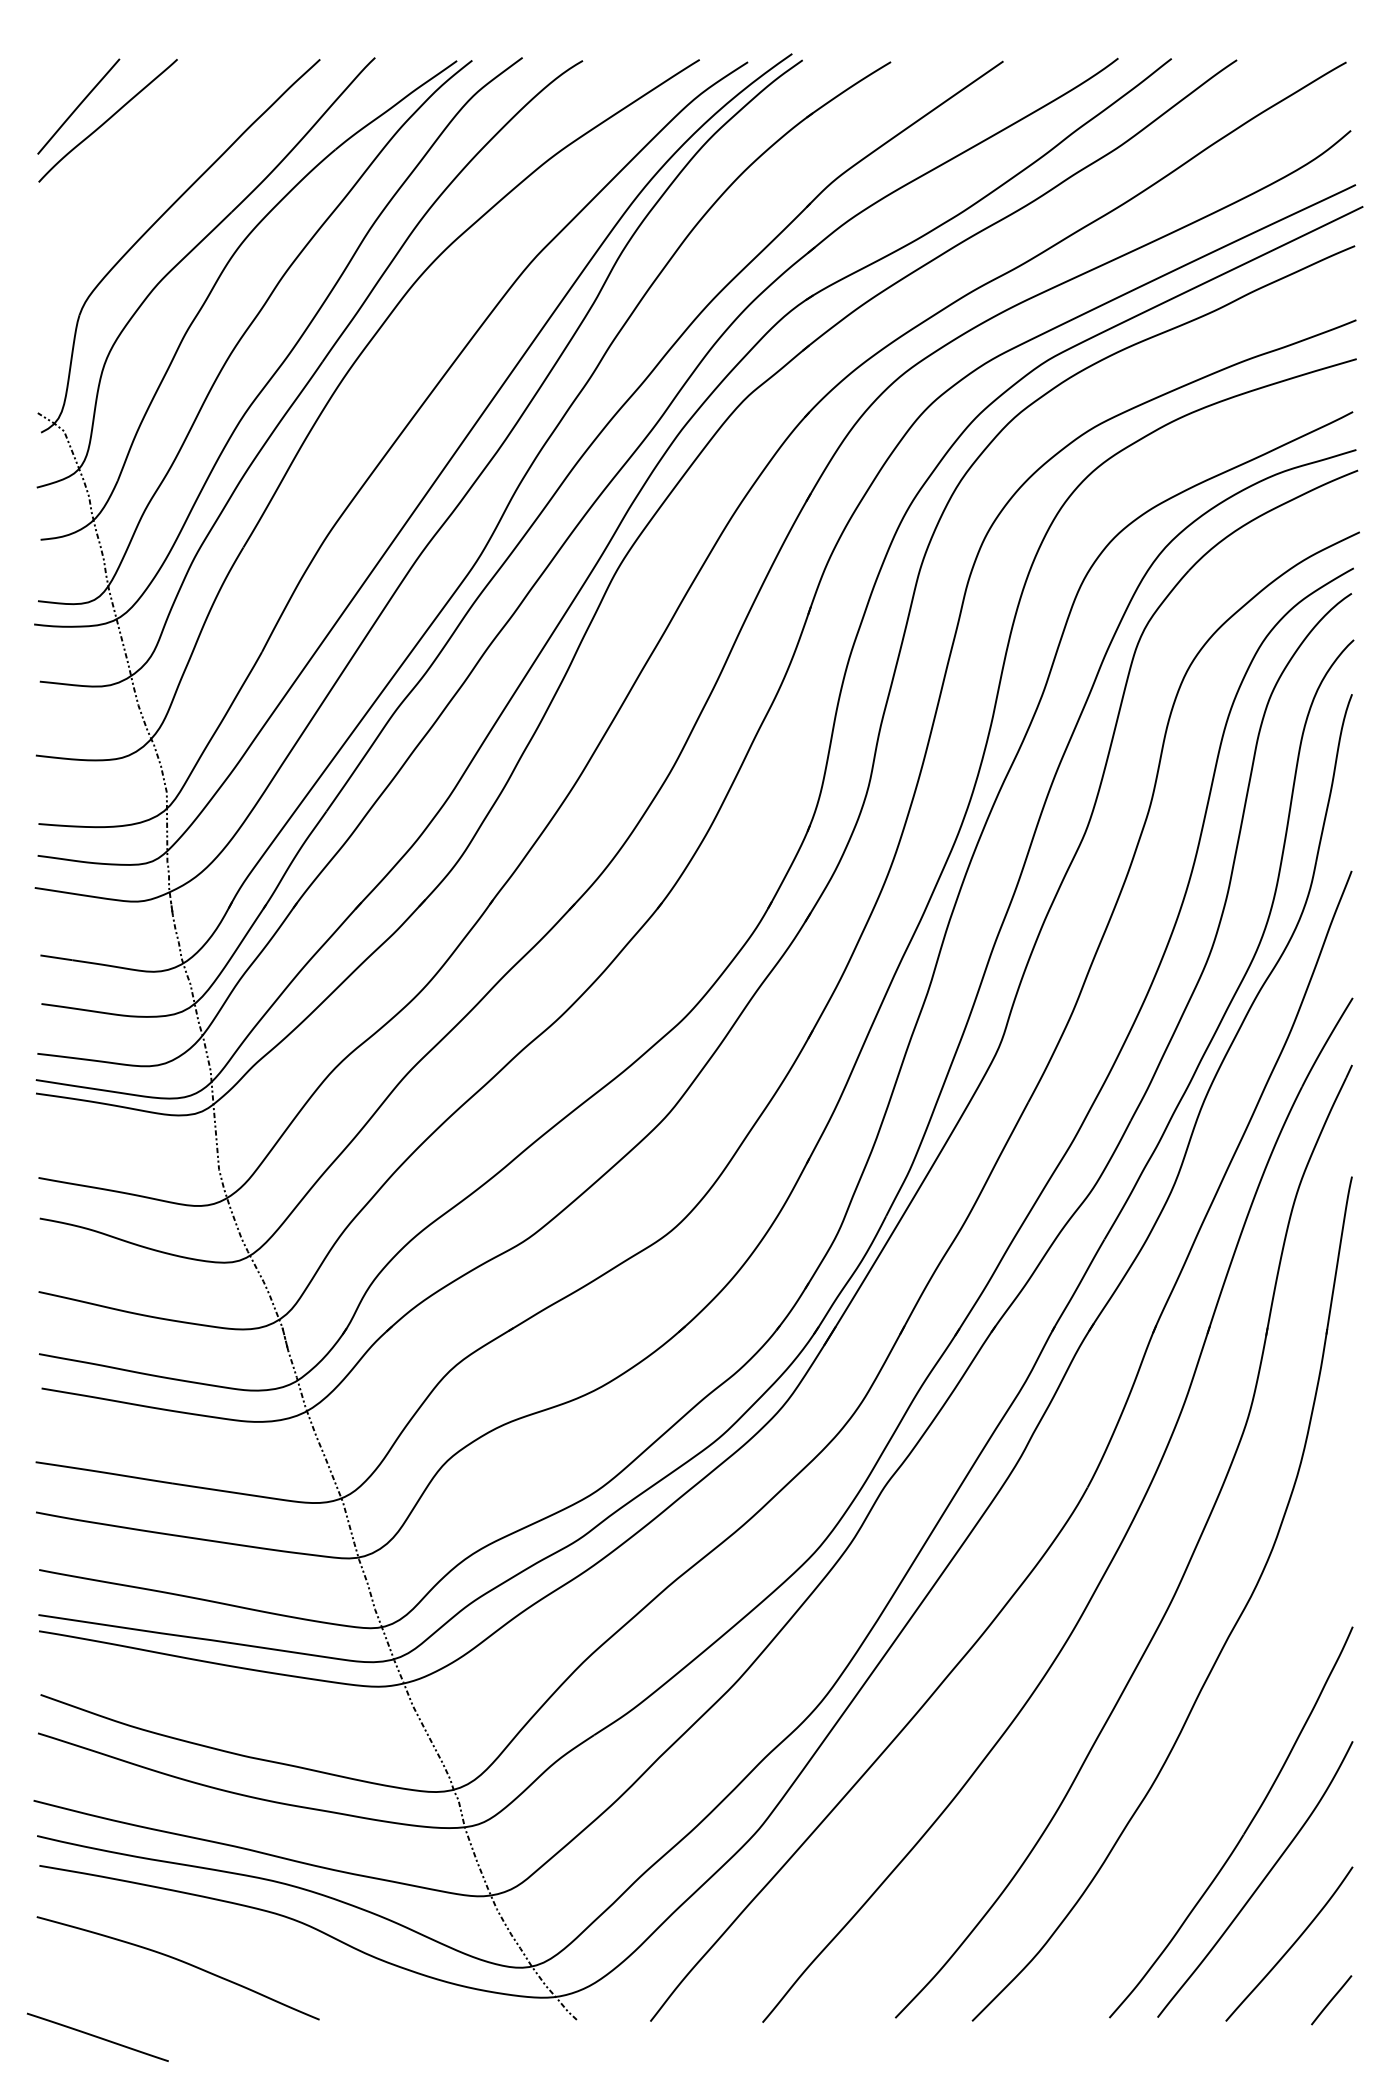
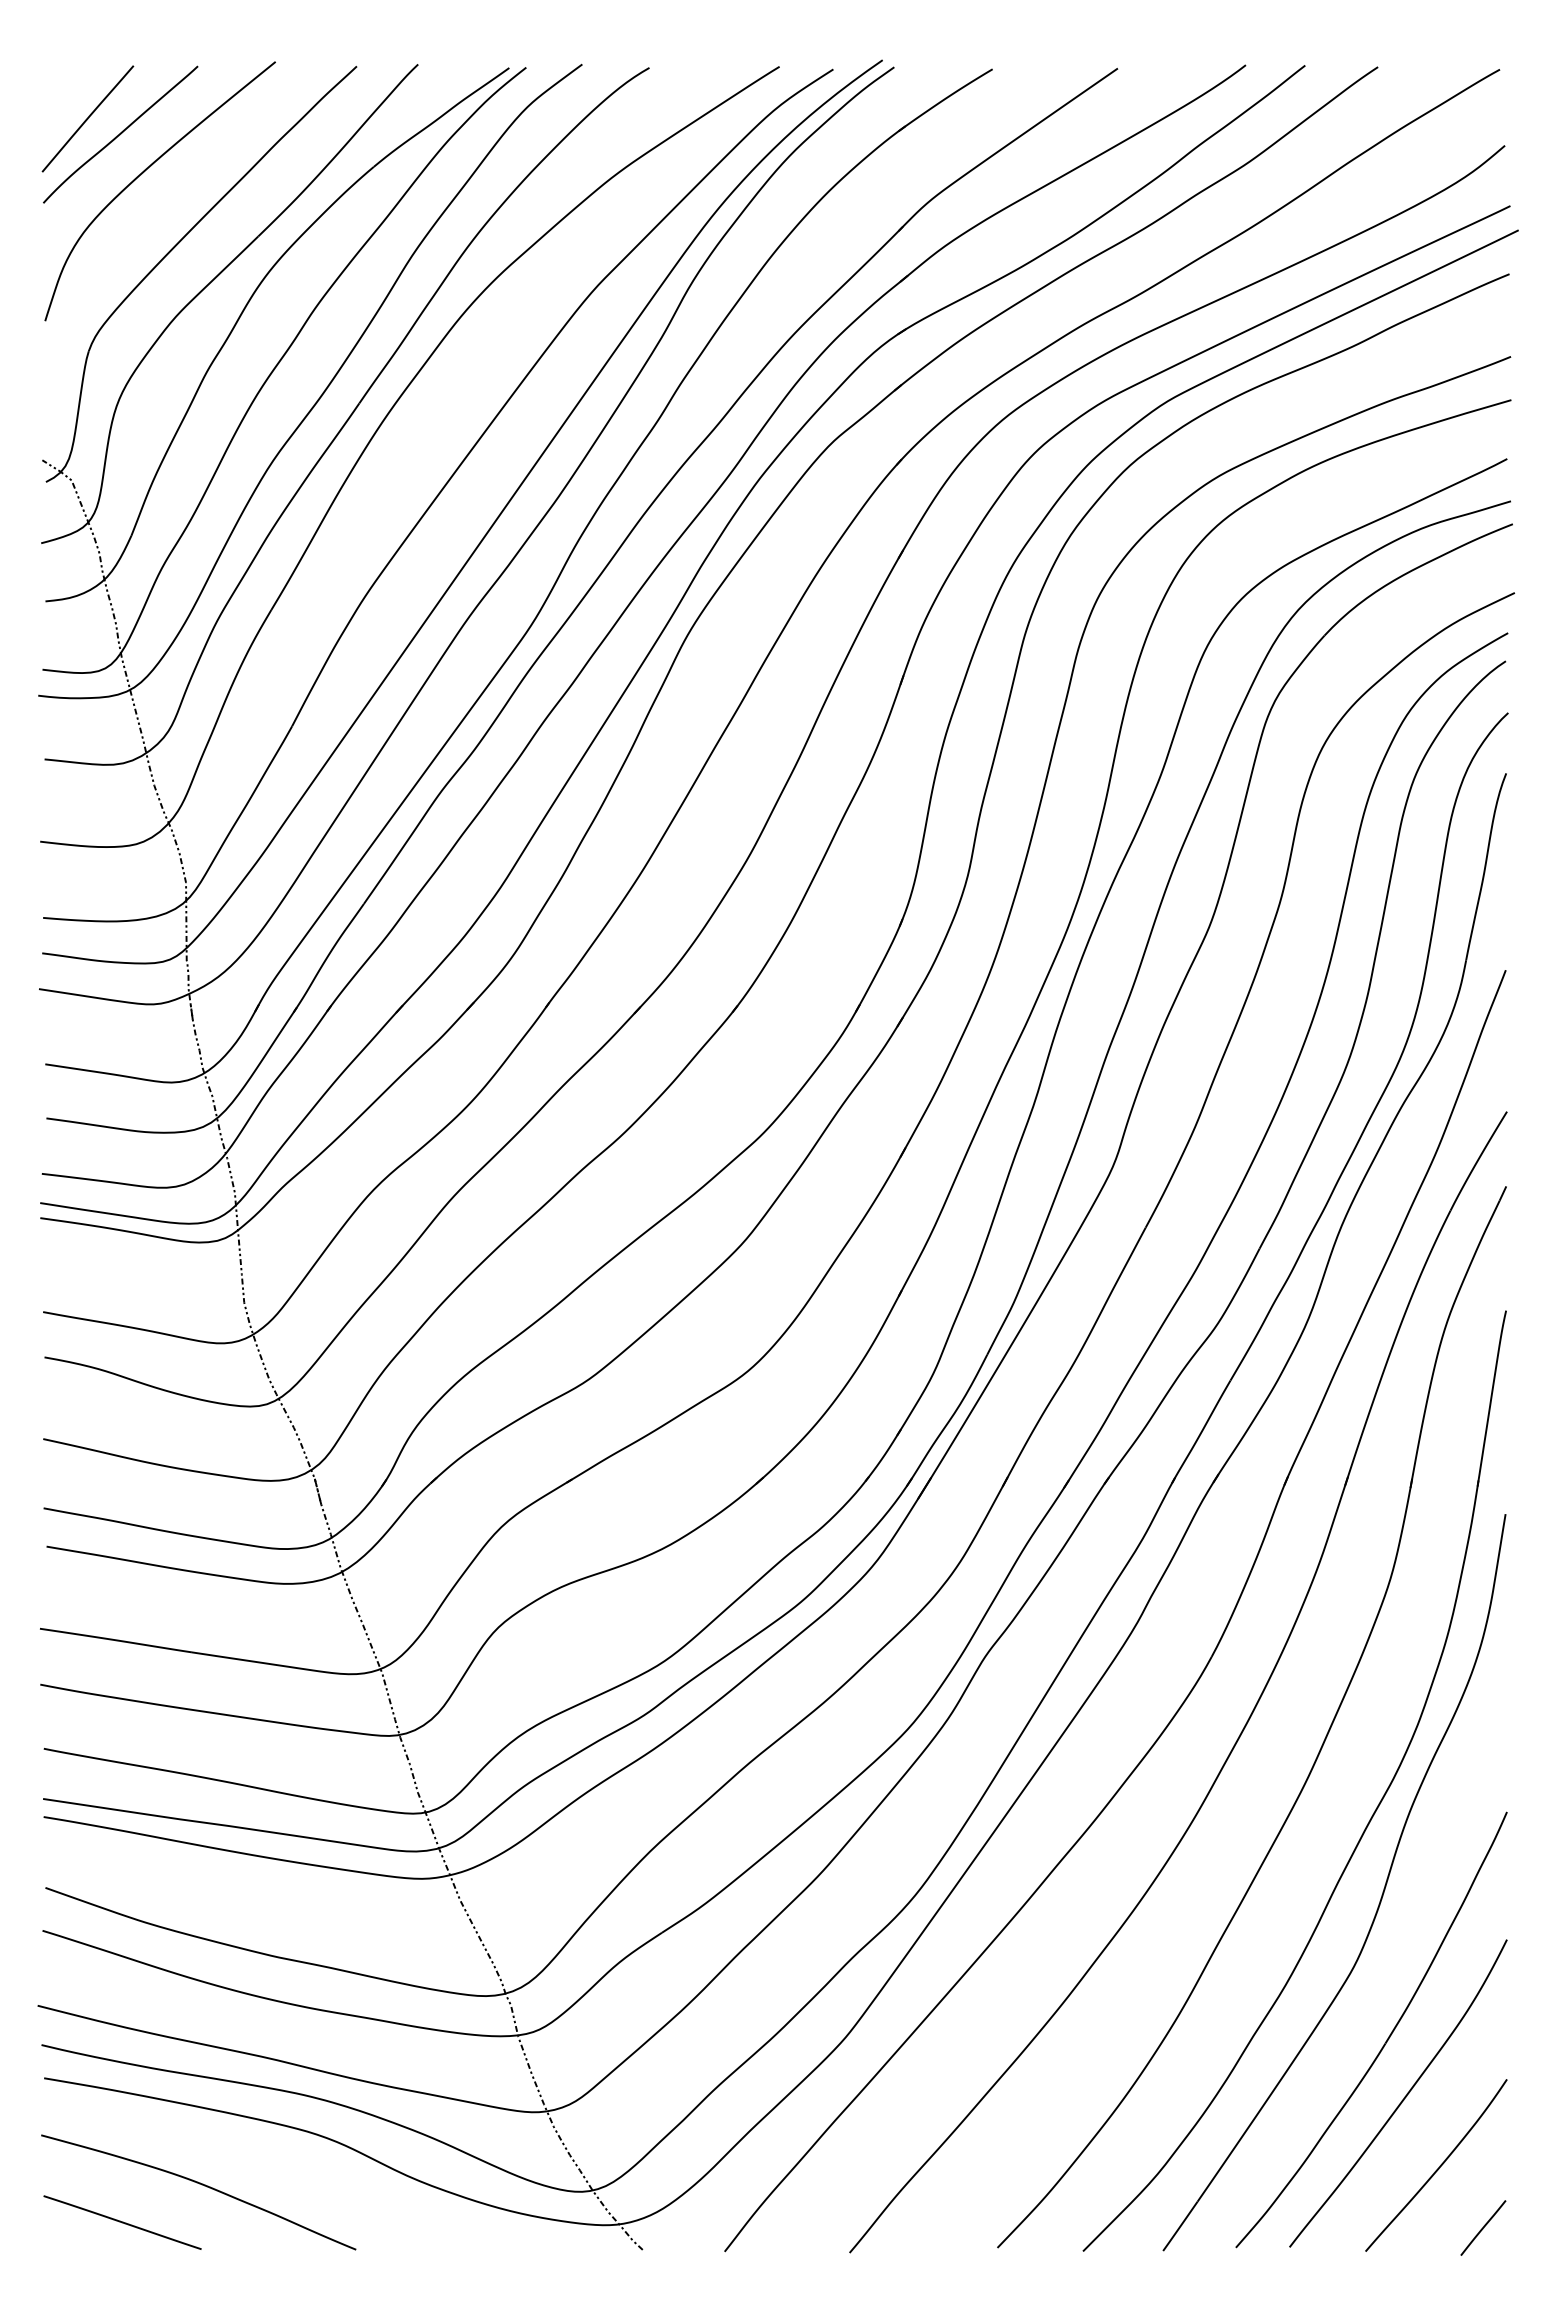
curve: (128, 155) -> (143, 173), added
part: (1238, 1705) -> (1379, 1899), added
line: (97, 2036) -> (122, 2221), moved

